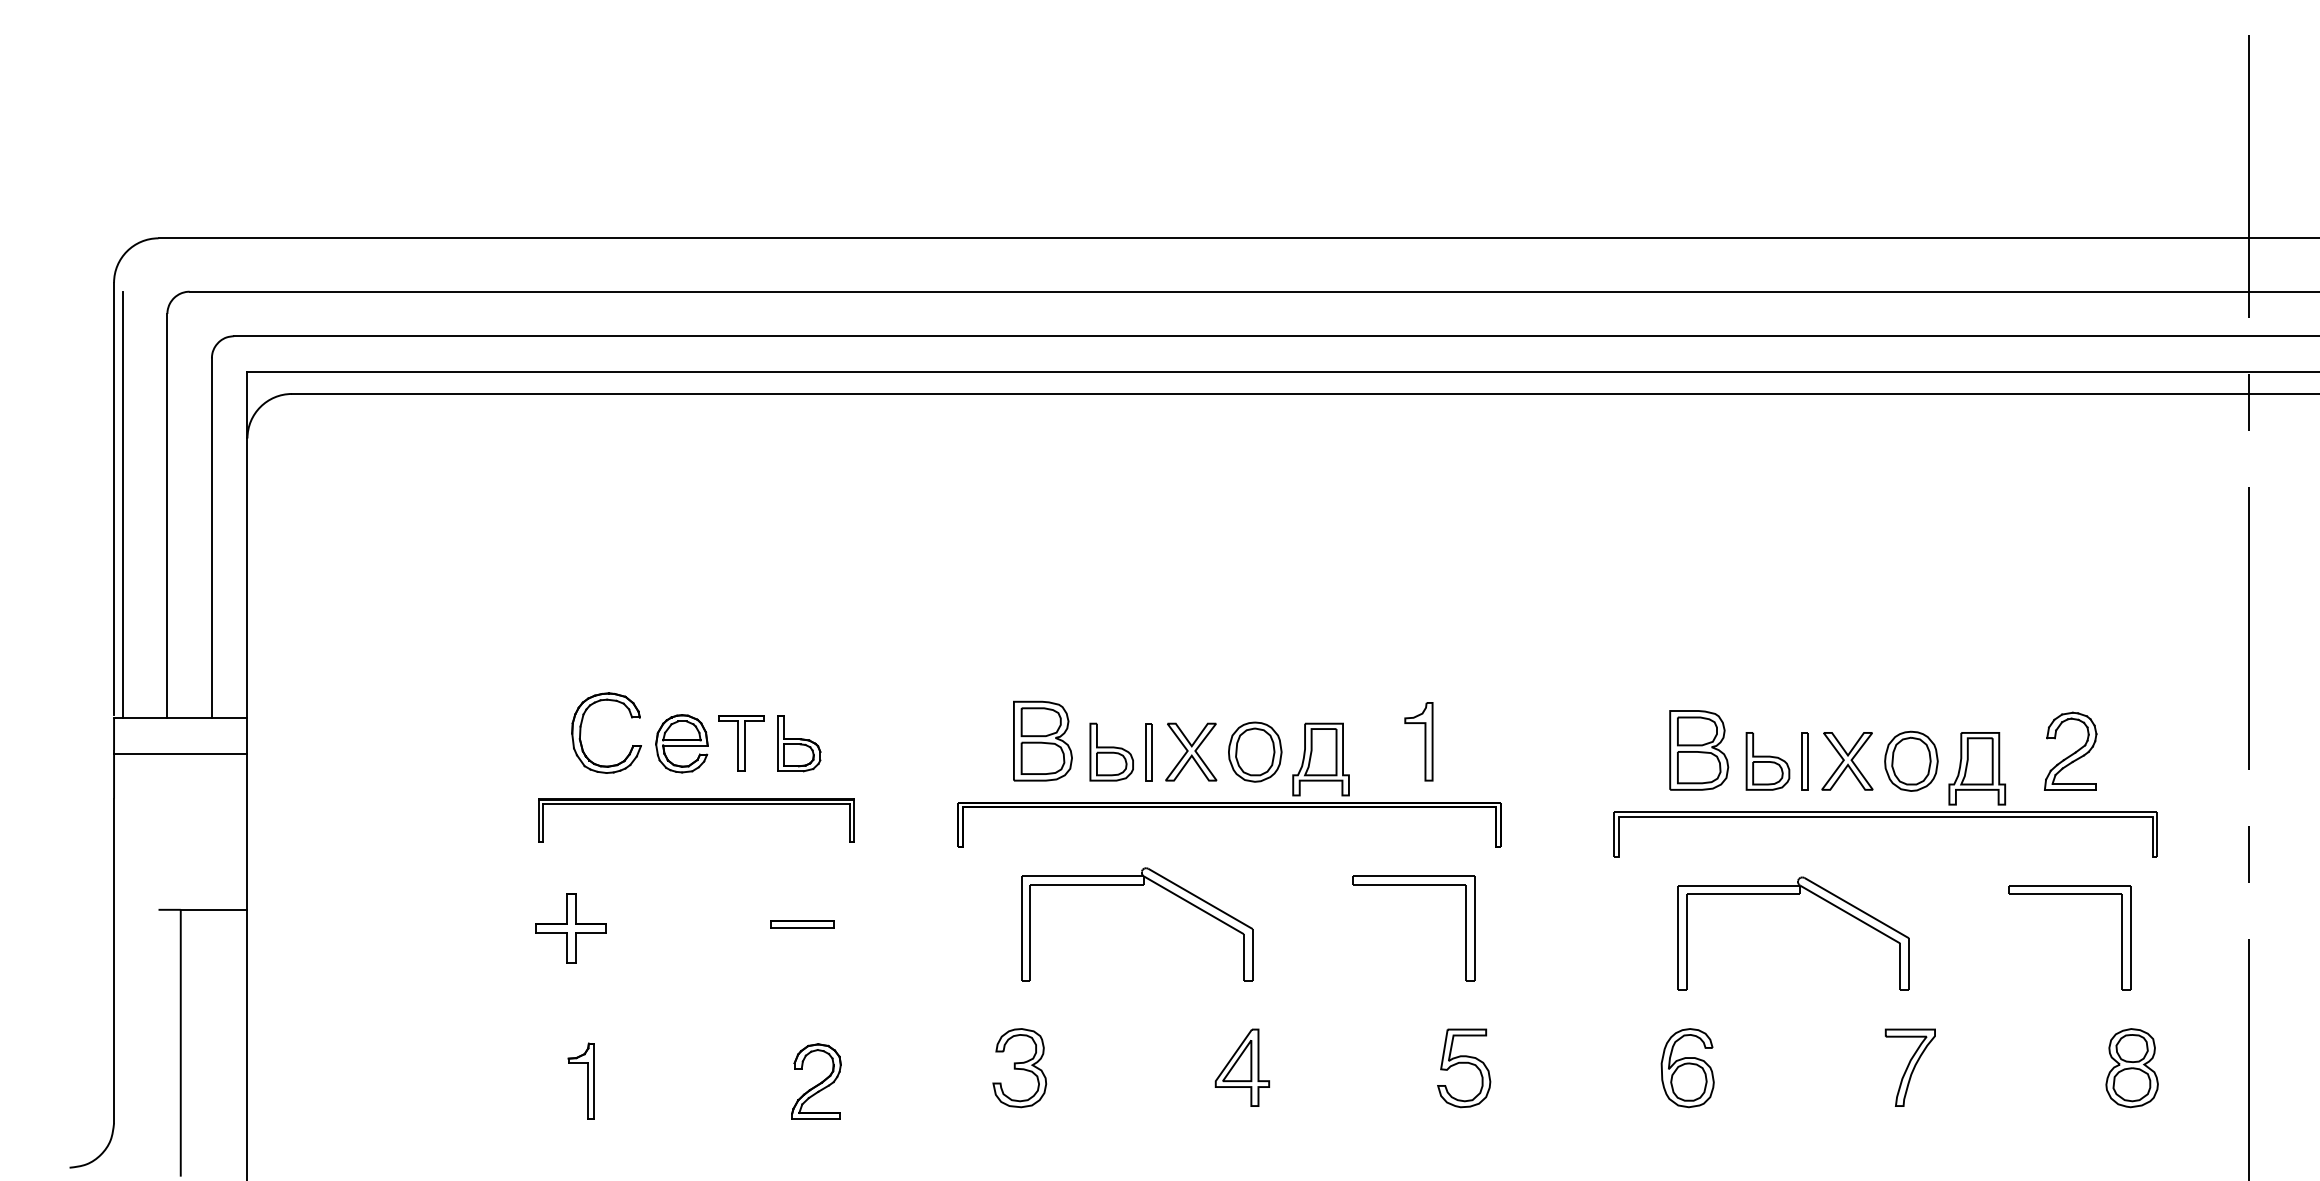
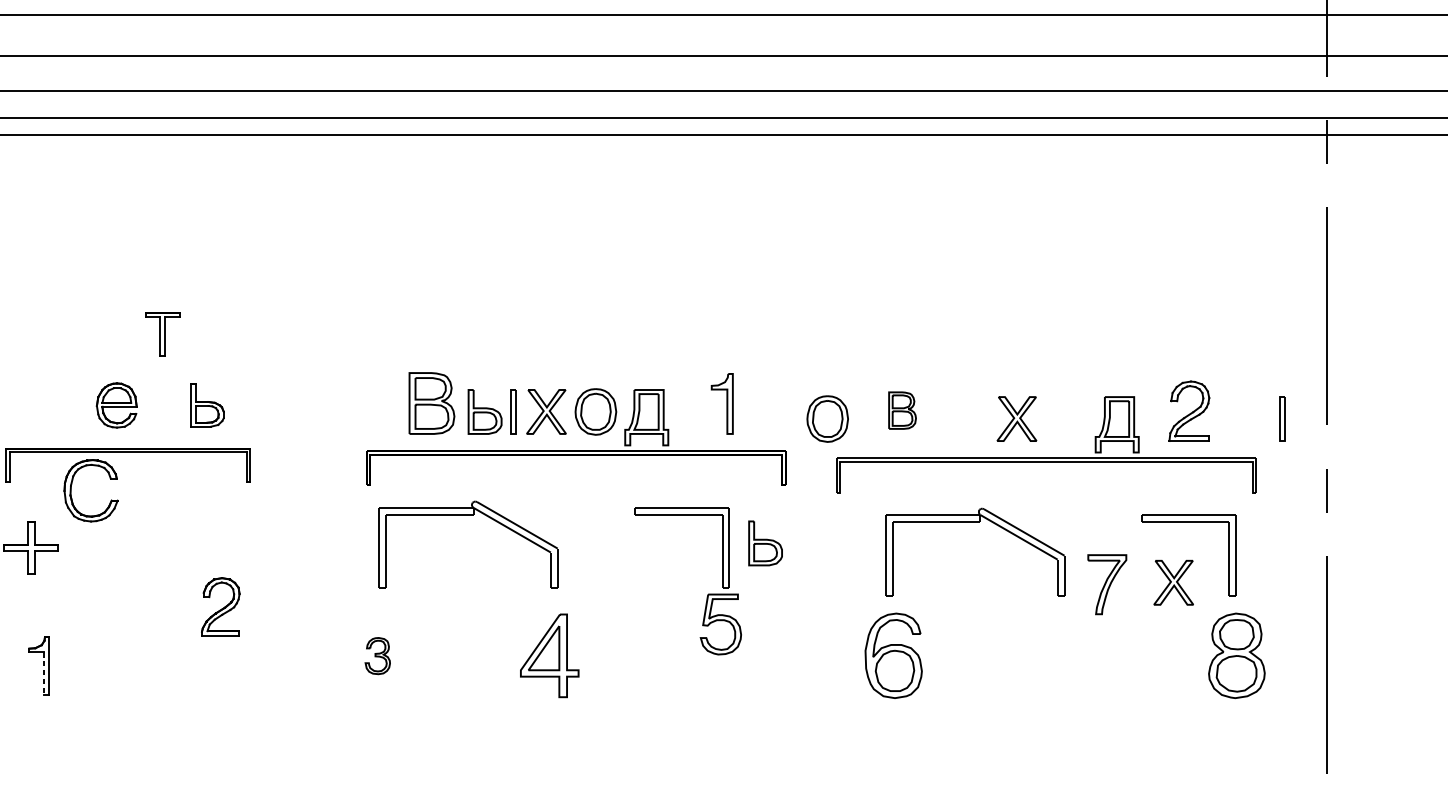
part: (581, 732) -> (71, 490), moved
part: (741, 743) -> (162, 334), moved
part: (1699, 750) -> (902, 410), size x0.6
part: (1911, 760) -> (827, 418), moved
part: (1767, 761) -> (765, 543), moved
part: (1804, 761) -> (1281, 419), moved
part: (1229, 773) -> (576, 428), moved
part: (802, 924) -> (209, 545), removed
part: (2050, 973) -> (1173, 582), added
part: (1242, 1067) -> (549, 655), size x1.4
part: (1909, 1067) -> (1106, 584), moved
part: (1019, 1068) -> (377, 656), size x0.6
part: (1464, 1068) -> (721, 624), moved
part: (1687, 1068) -> (893, 656), size x1.4
part: (2131, 1068) -> (1236, 656), size x1.4
part: (816, 1081) -> (220, 606), moved
line: (587, 1090) -> (43, 673), solid -> dashed

